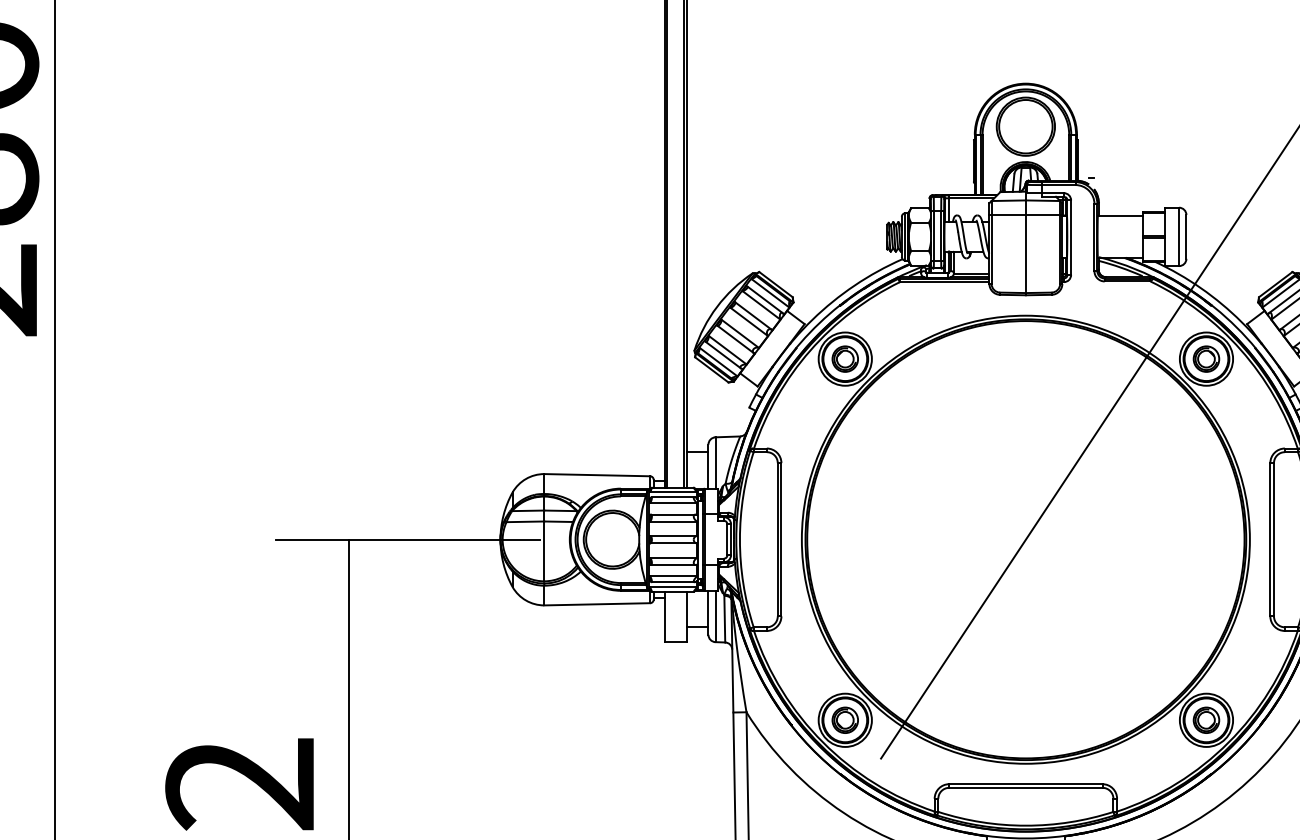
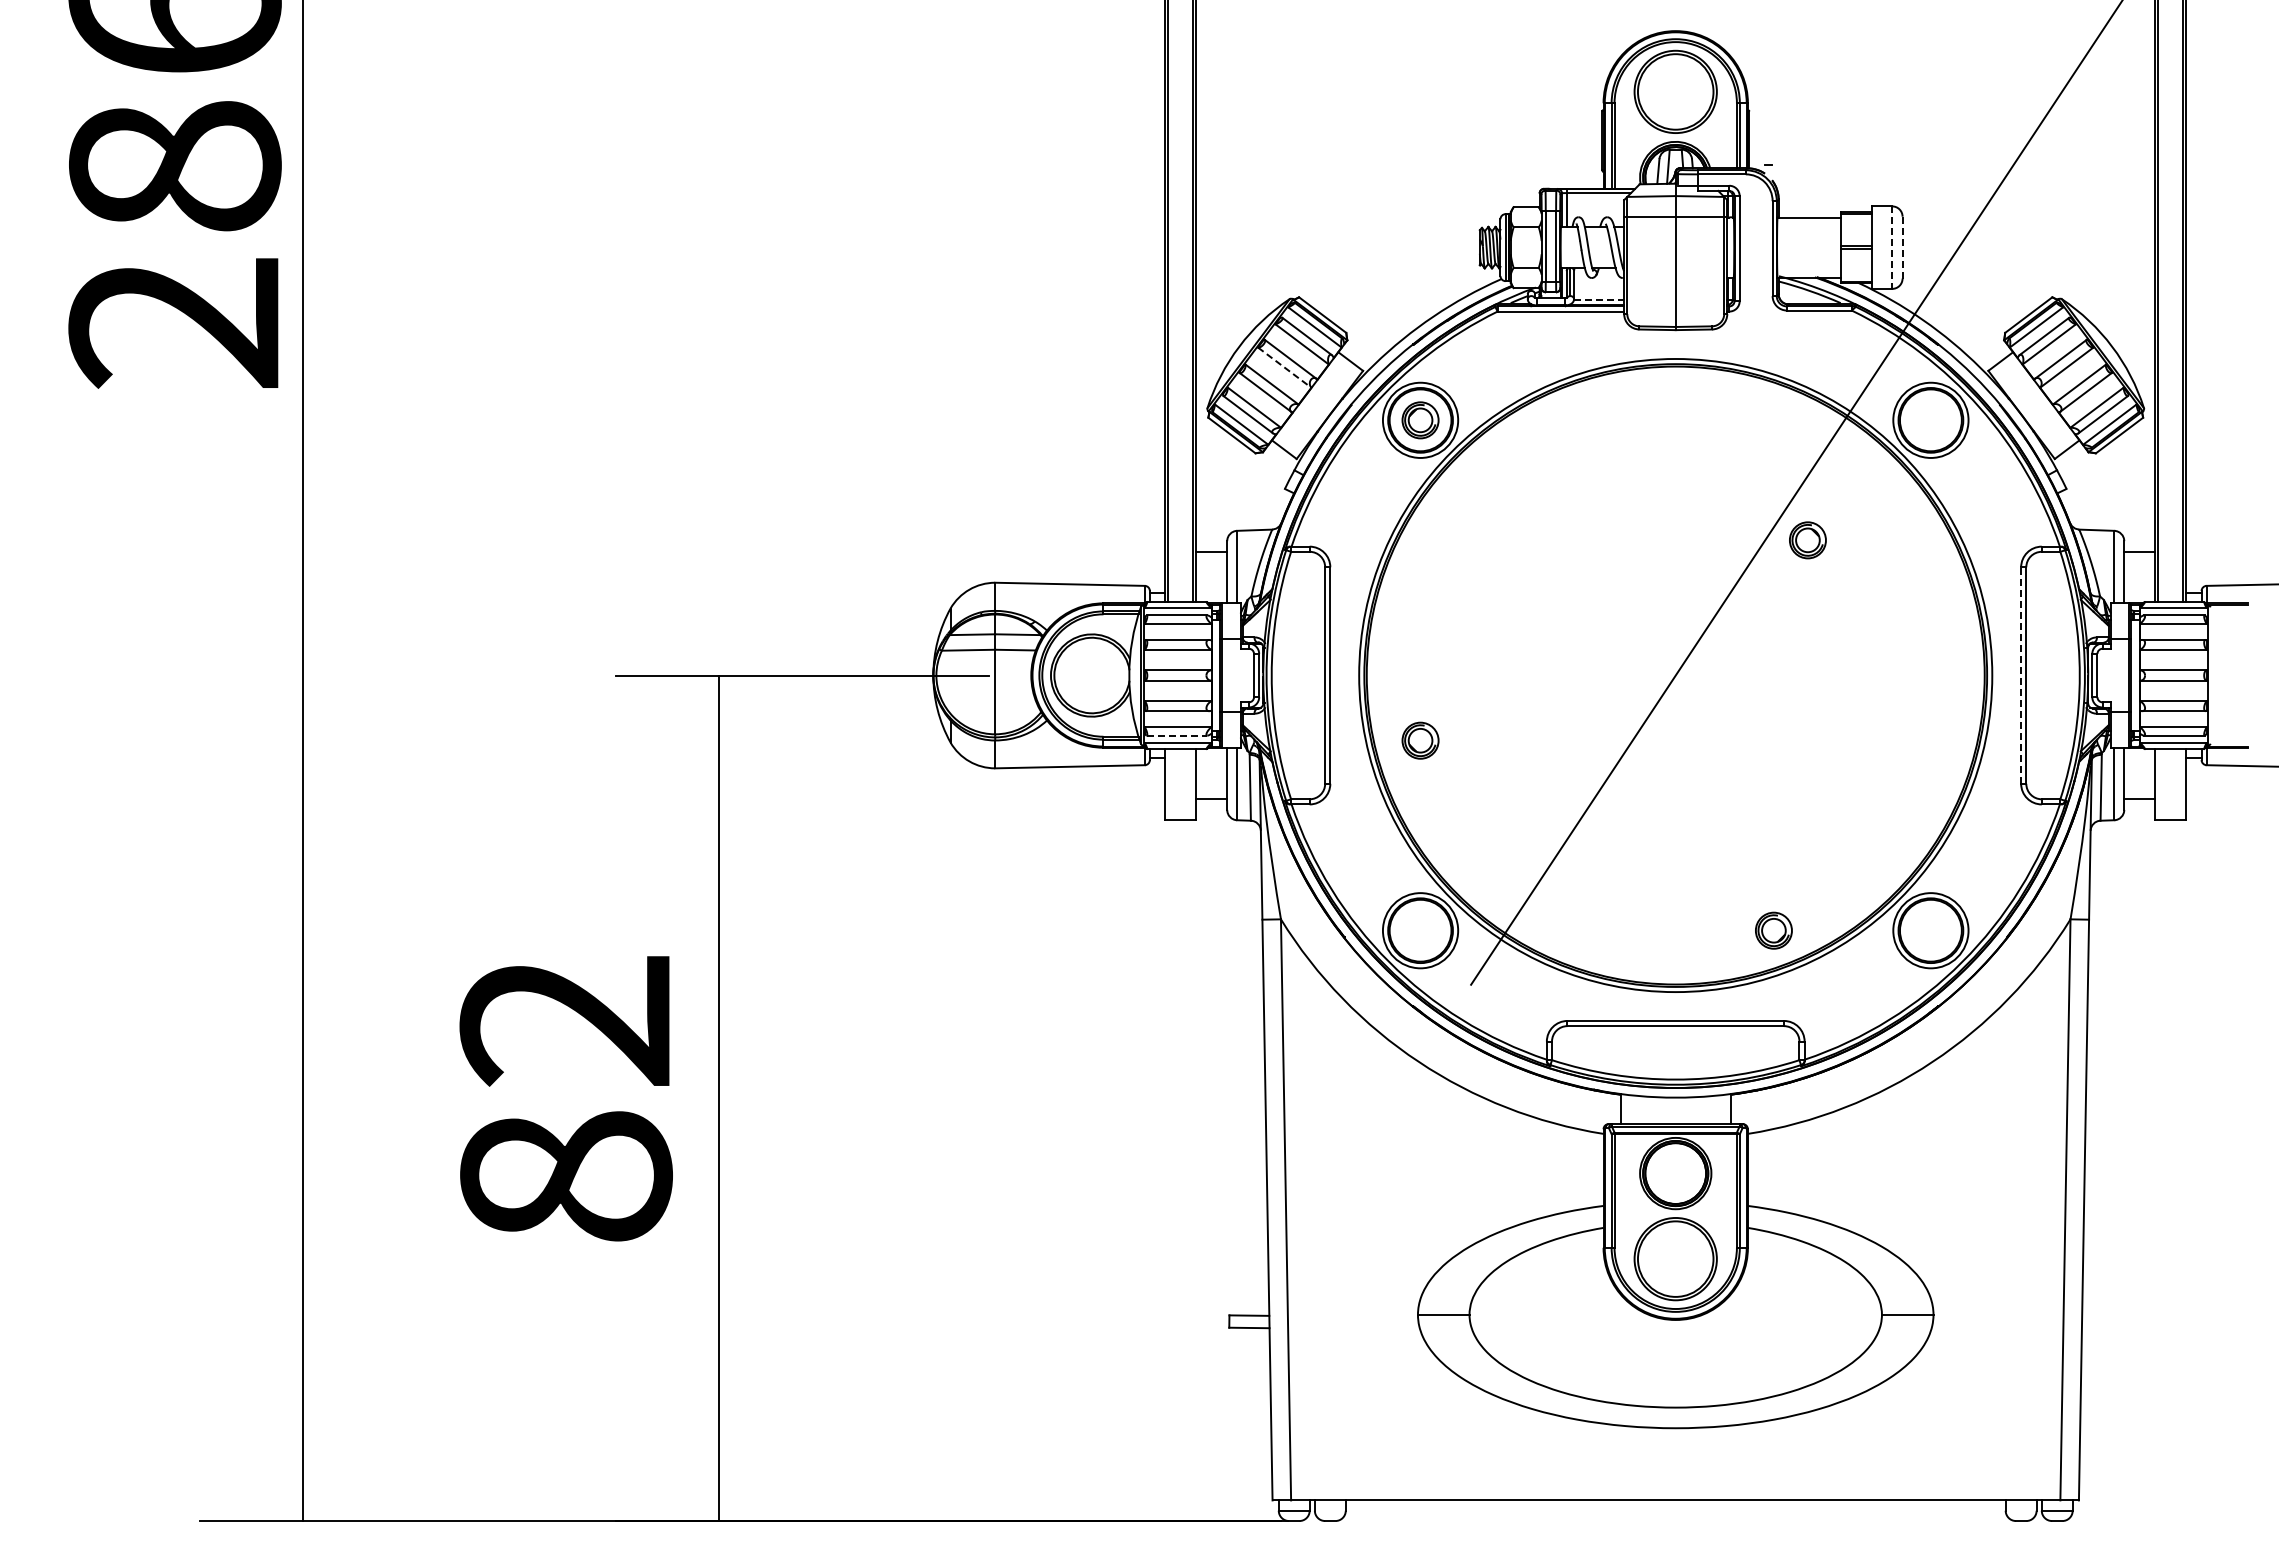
line: (1186, 236) -> (1902, 247), solid -> dashed
line: (1179, 237) -> (1892, 248), solid -> dashed
line: (971, 273) -> (1599, 299), solid -> dashed
line: (749, 321) -> (1285, 367), solid -> dashed
part: (1206, 359) -> (1807, 540), moved
line: (1270, 539) -> (2021, 675), solid -> dashed
line: (673, 582) -> (1177, 735), solid -> dashed
part: (845, 720) -> (1420, 740), moved
part: (1206, 720) -> (1773, 930), moved

